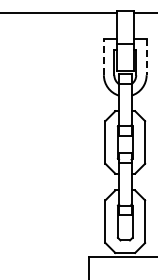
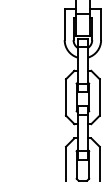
line: (103, 57) -> (64, 25), dashed -> solid
line: (146, 57) -> (100, 25), dashed -> solid

